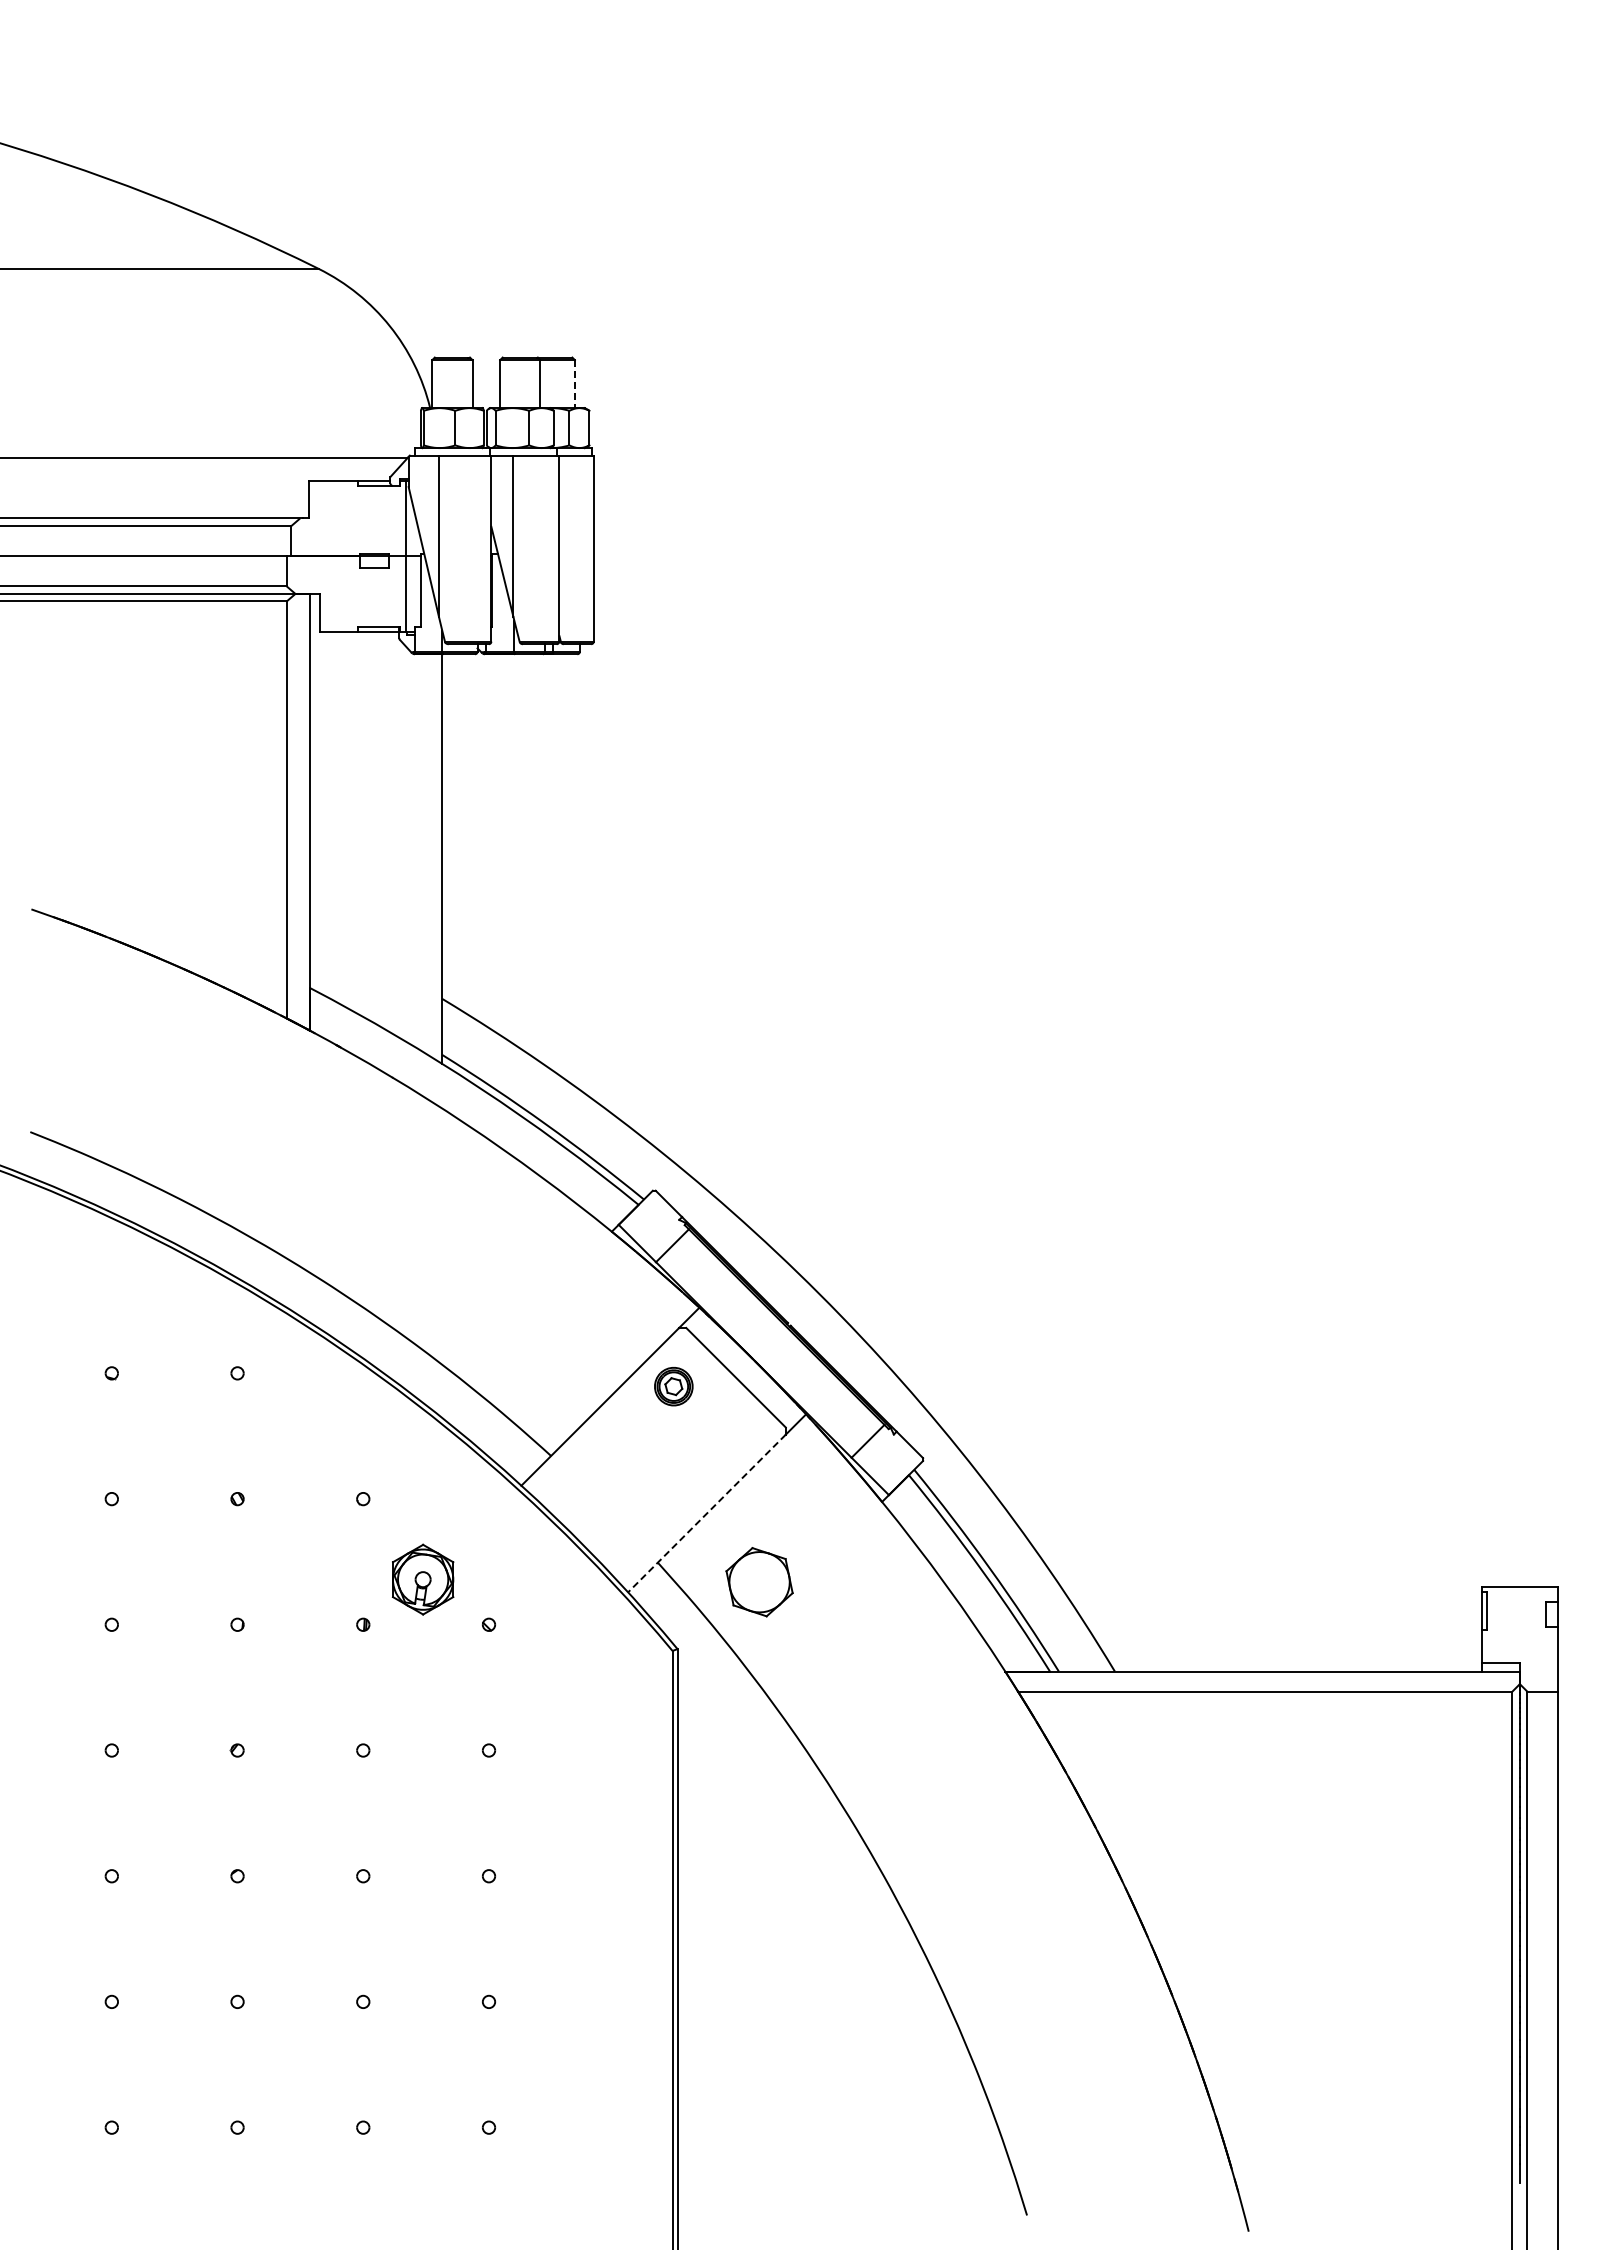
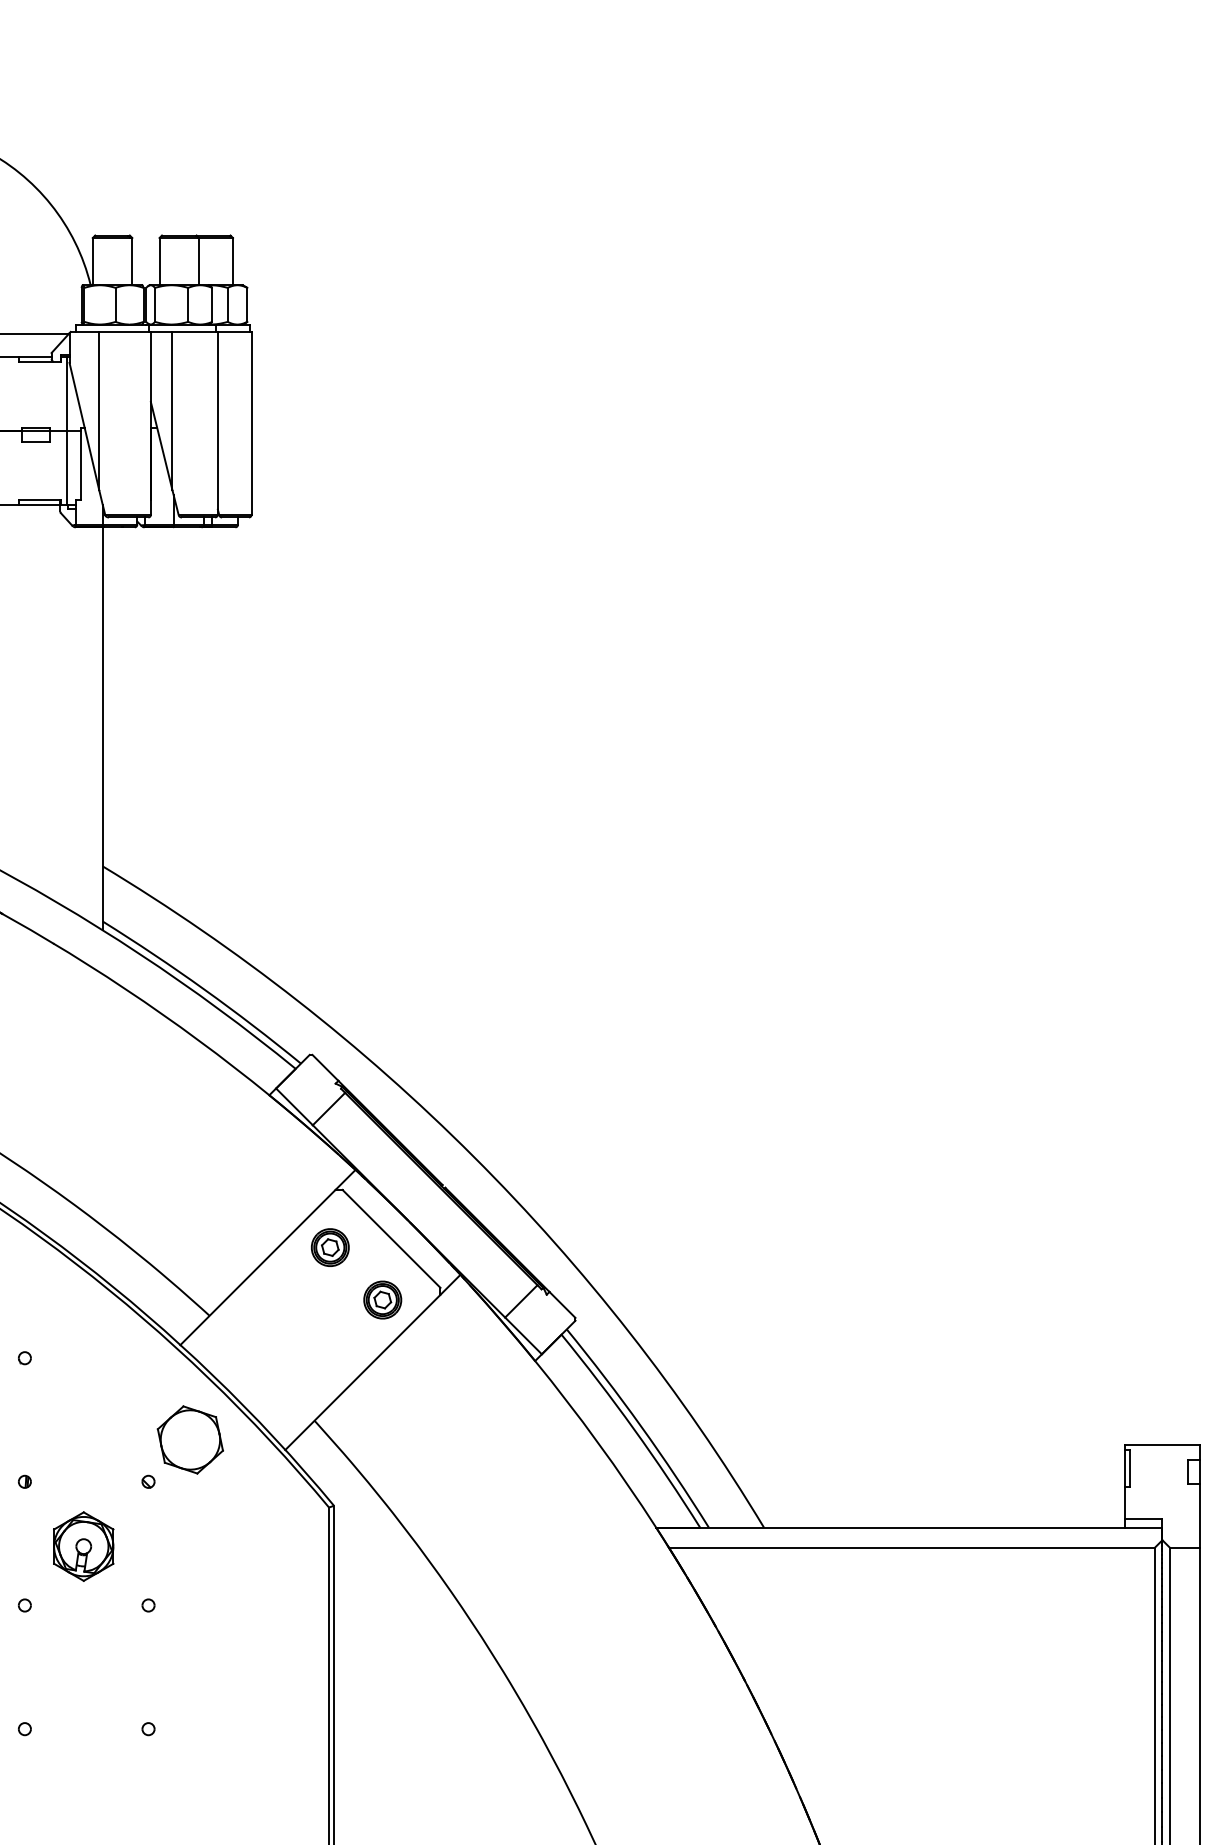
line: (574, 384) -> (232, 262), dashed -> solid
part: (726, 1439) -> (382, 1299), added
line: (706, 1513) -> (362, 1372), dashed -> solid
part: (422, 1579) -> (83, 1546), moved
part: (759, 1582) -> (190, 1440), moved

